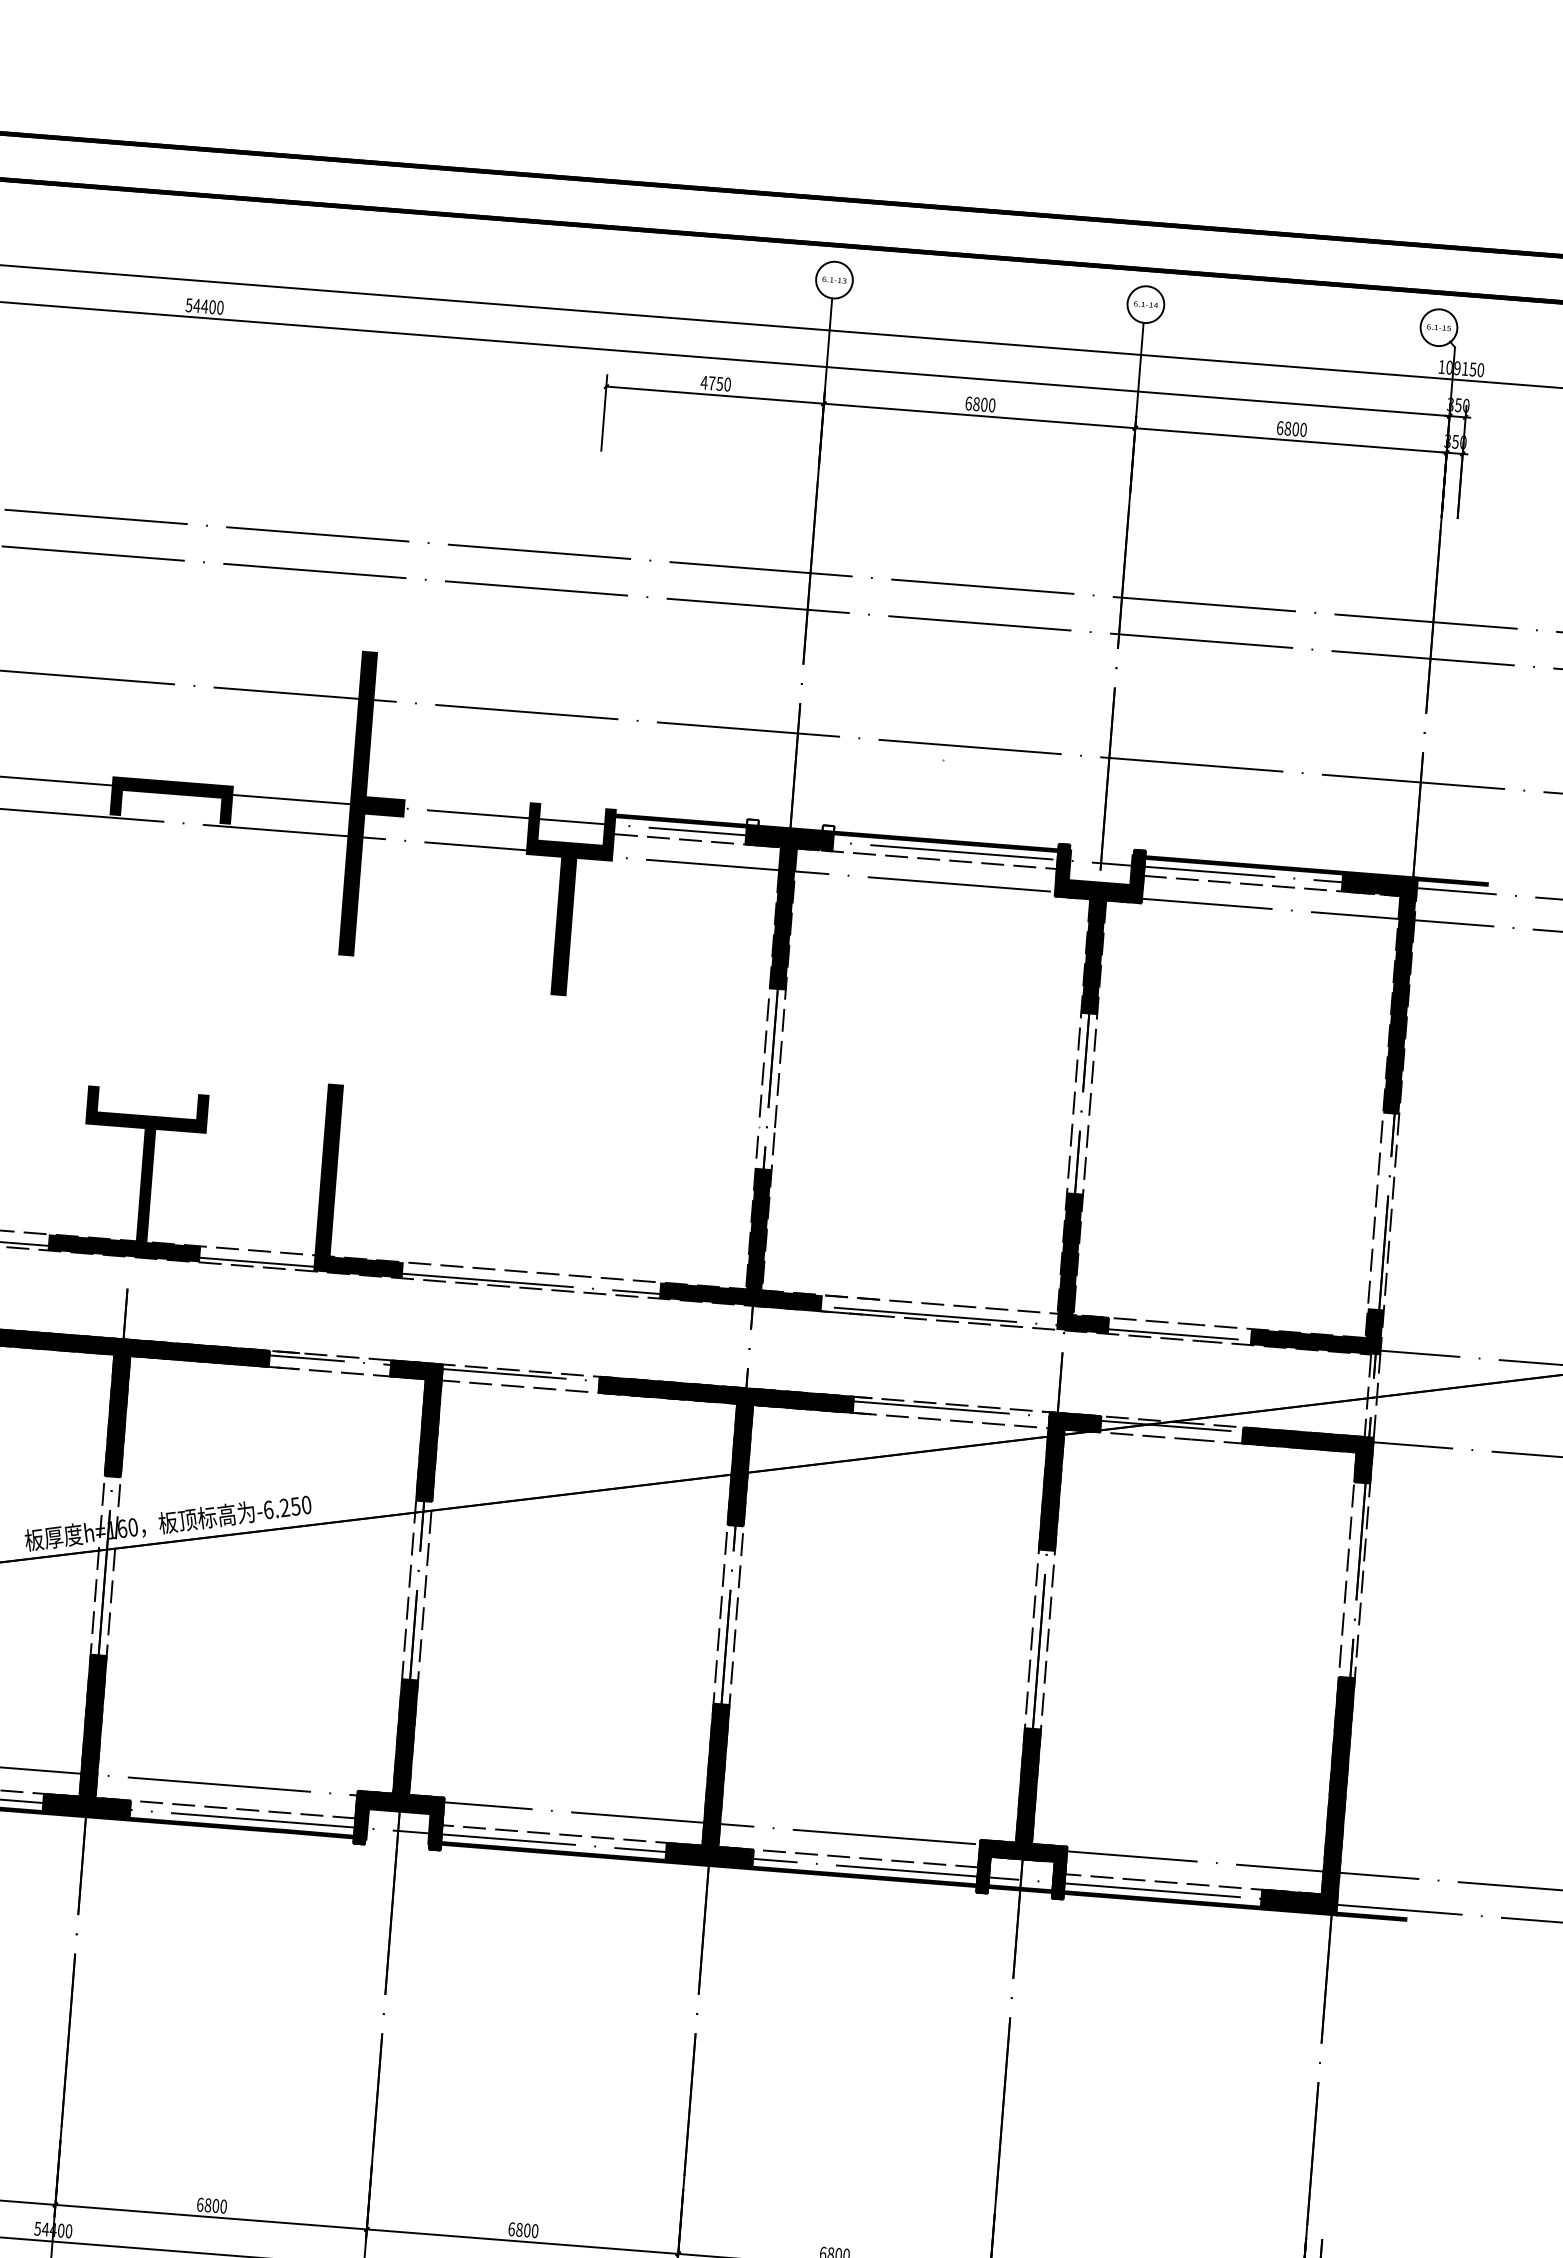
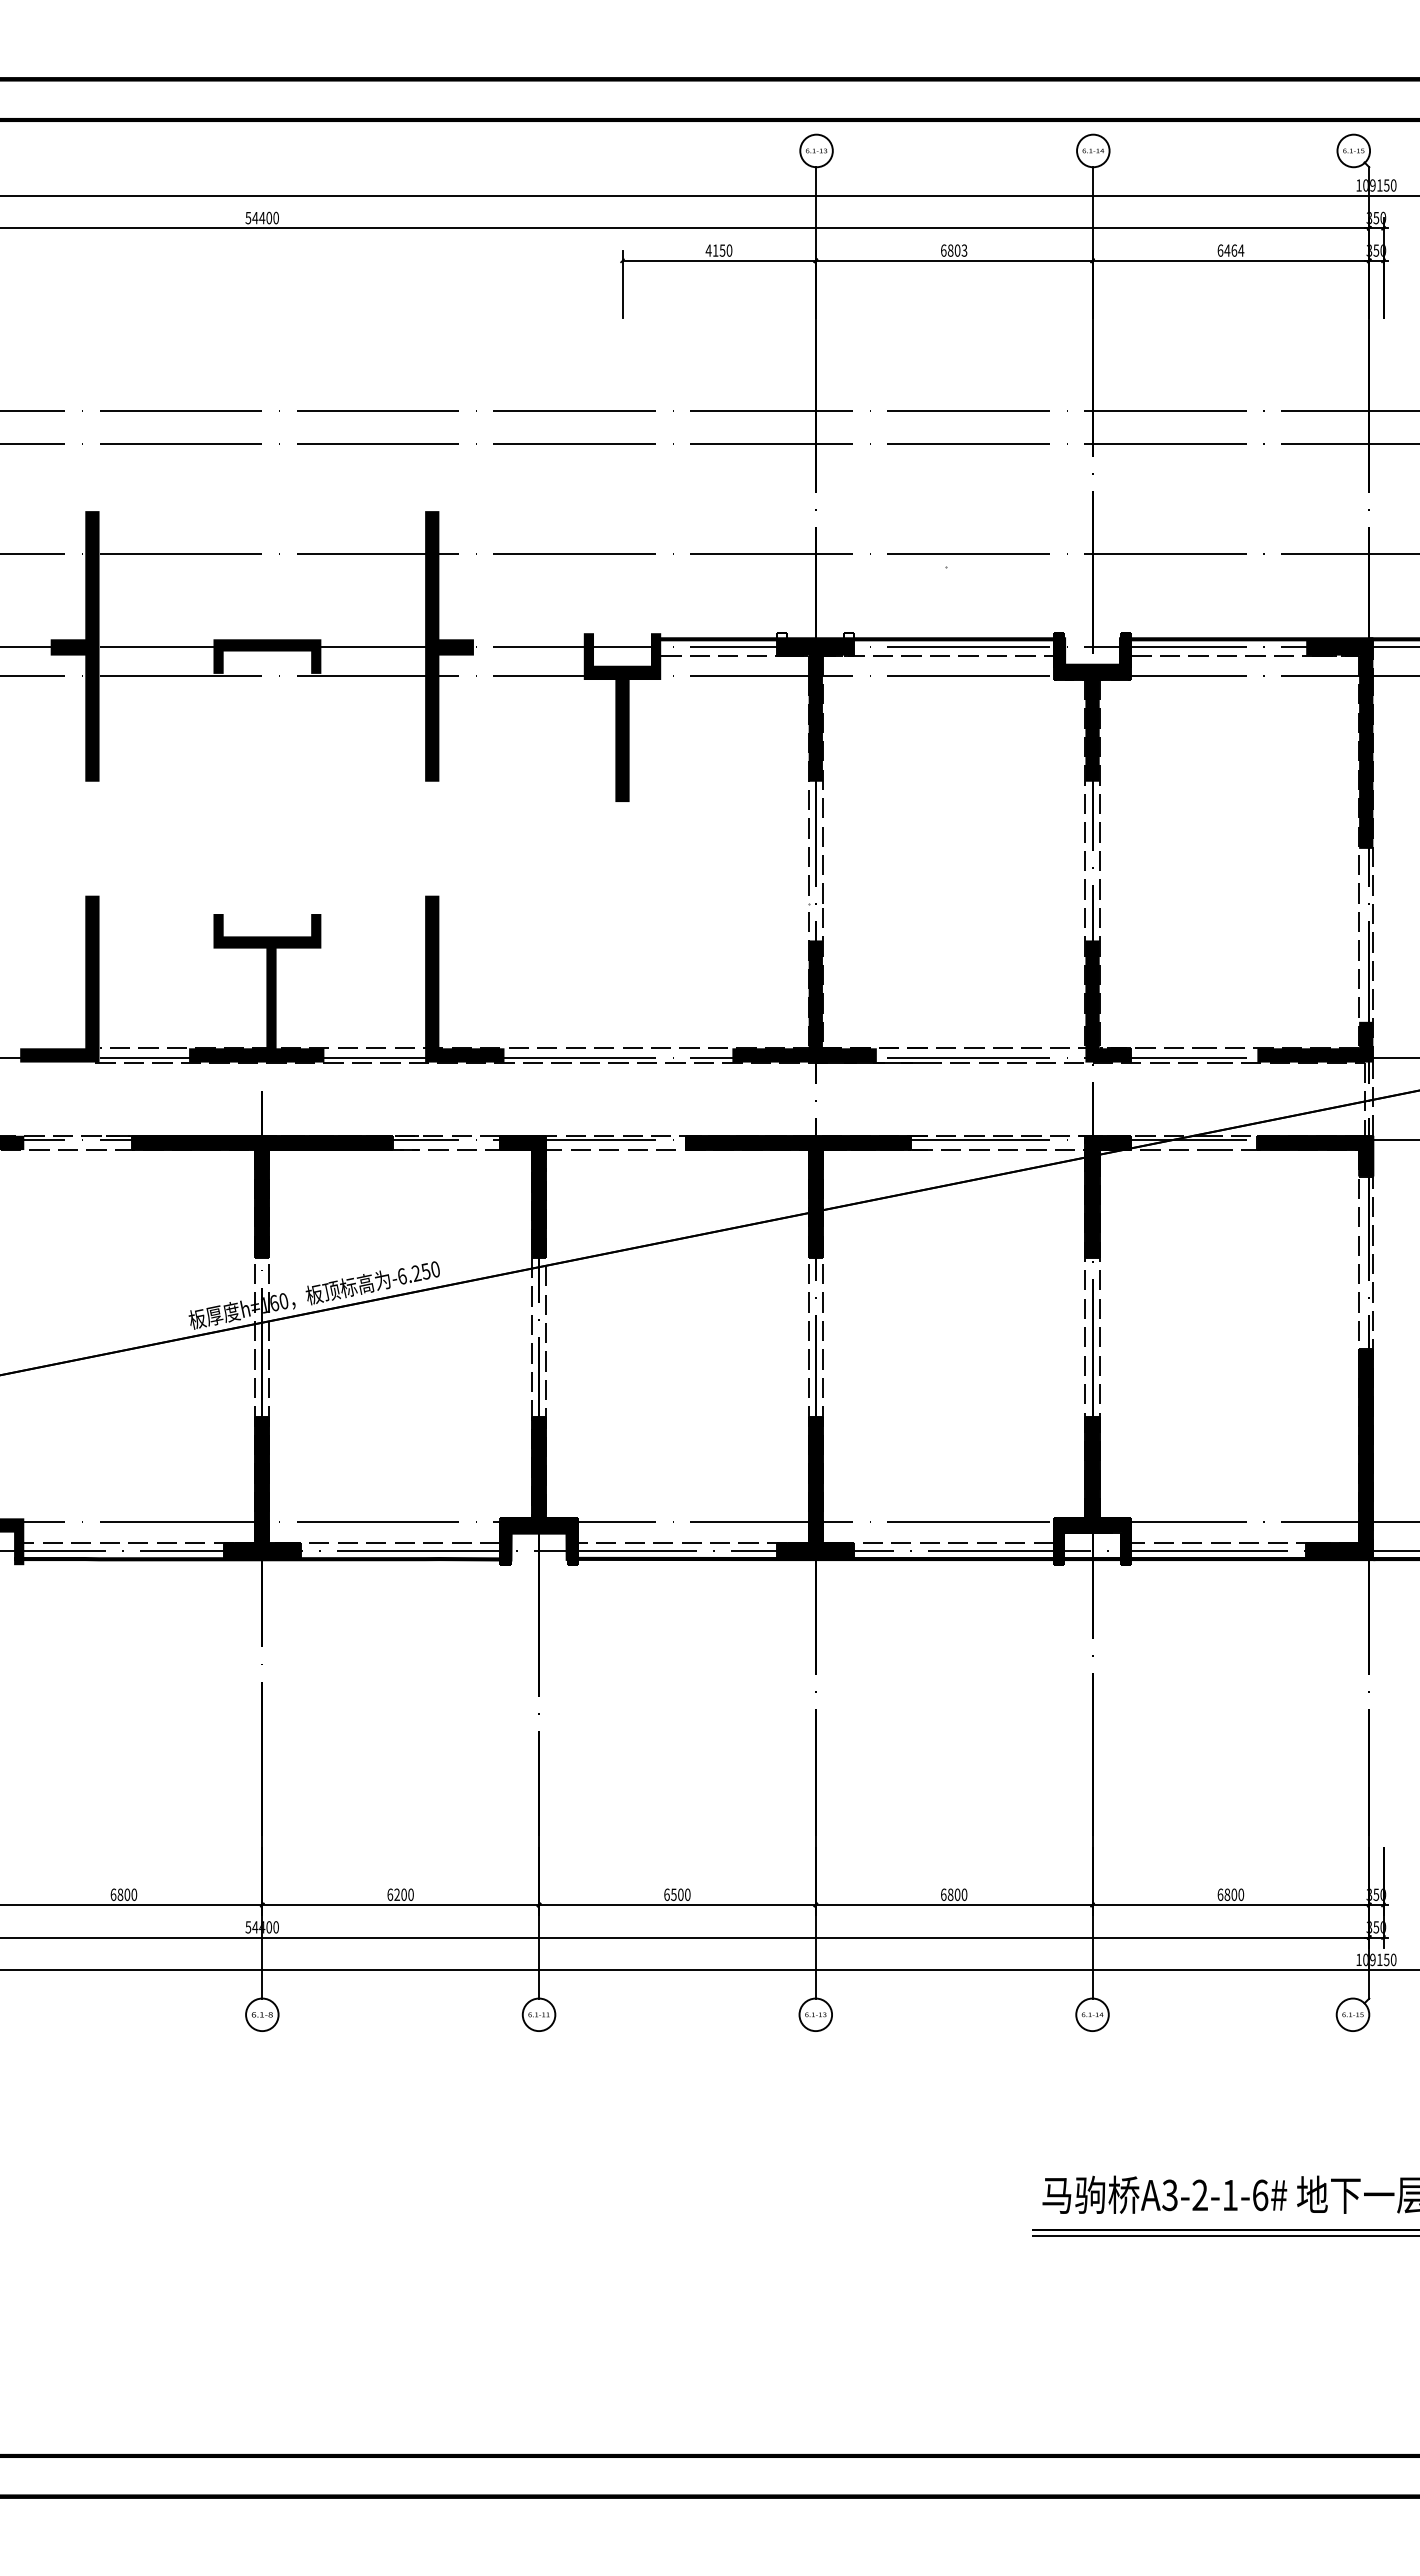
text: (711, 383) -> (715, 250), 4750 -> 4150
text: (992, 405) -> (964, 250), 6800 -> 6803
text: (1295, 429) -> (1234, 250), 6800 -> 6464
text: (207, 2204) -> (396, 1894), 6800 -> 6200
text: (519, 2229) -> (673, 1894), 6800 -> 6500

